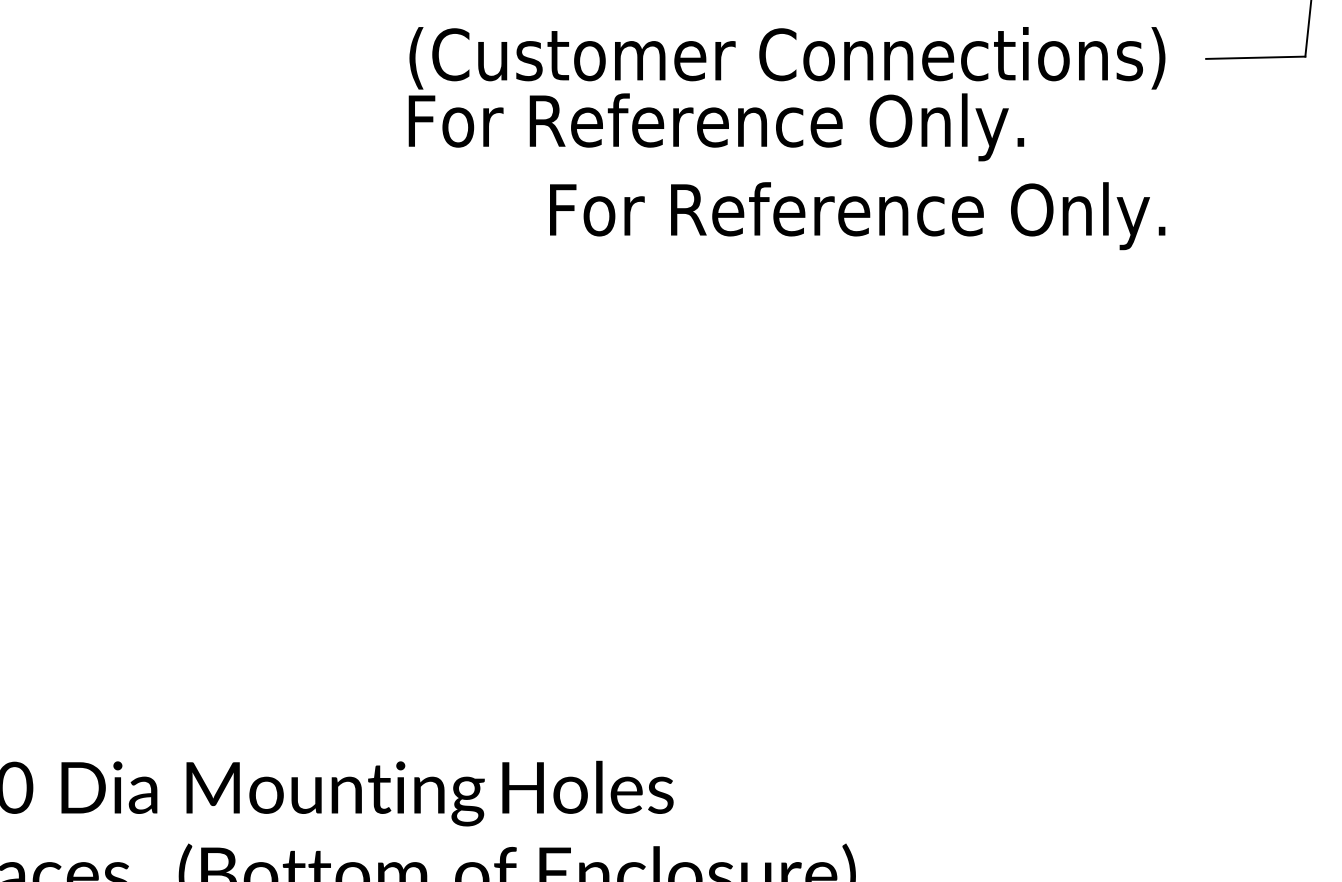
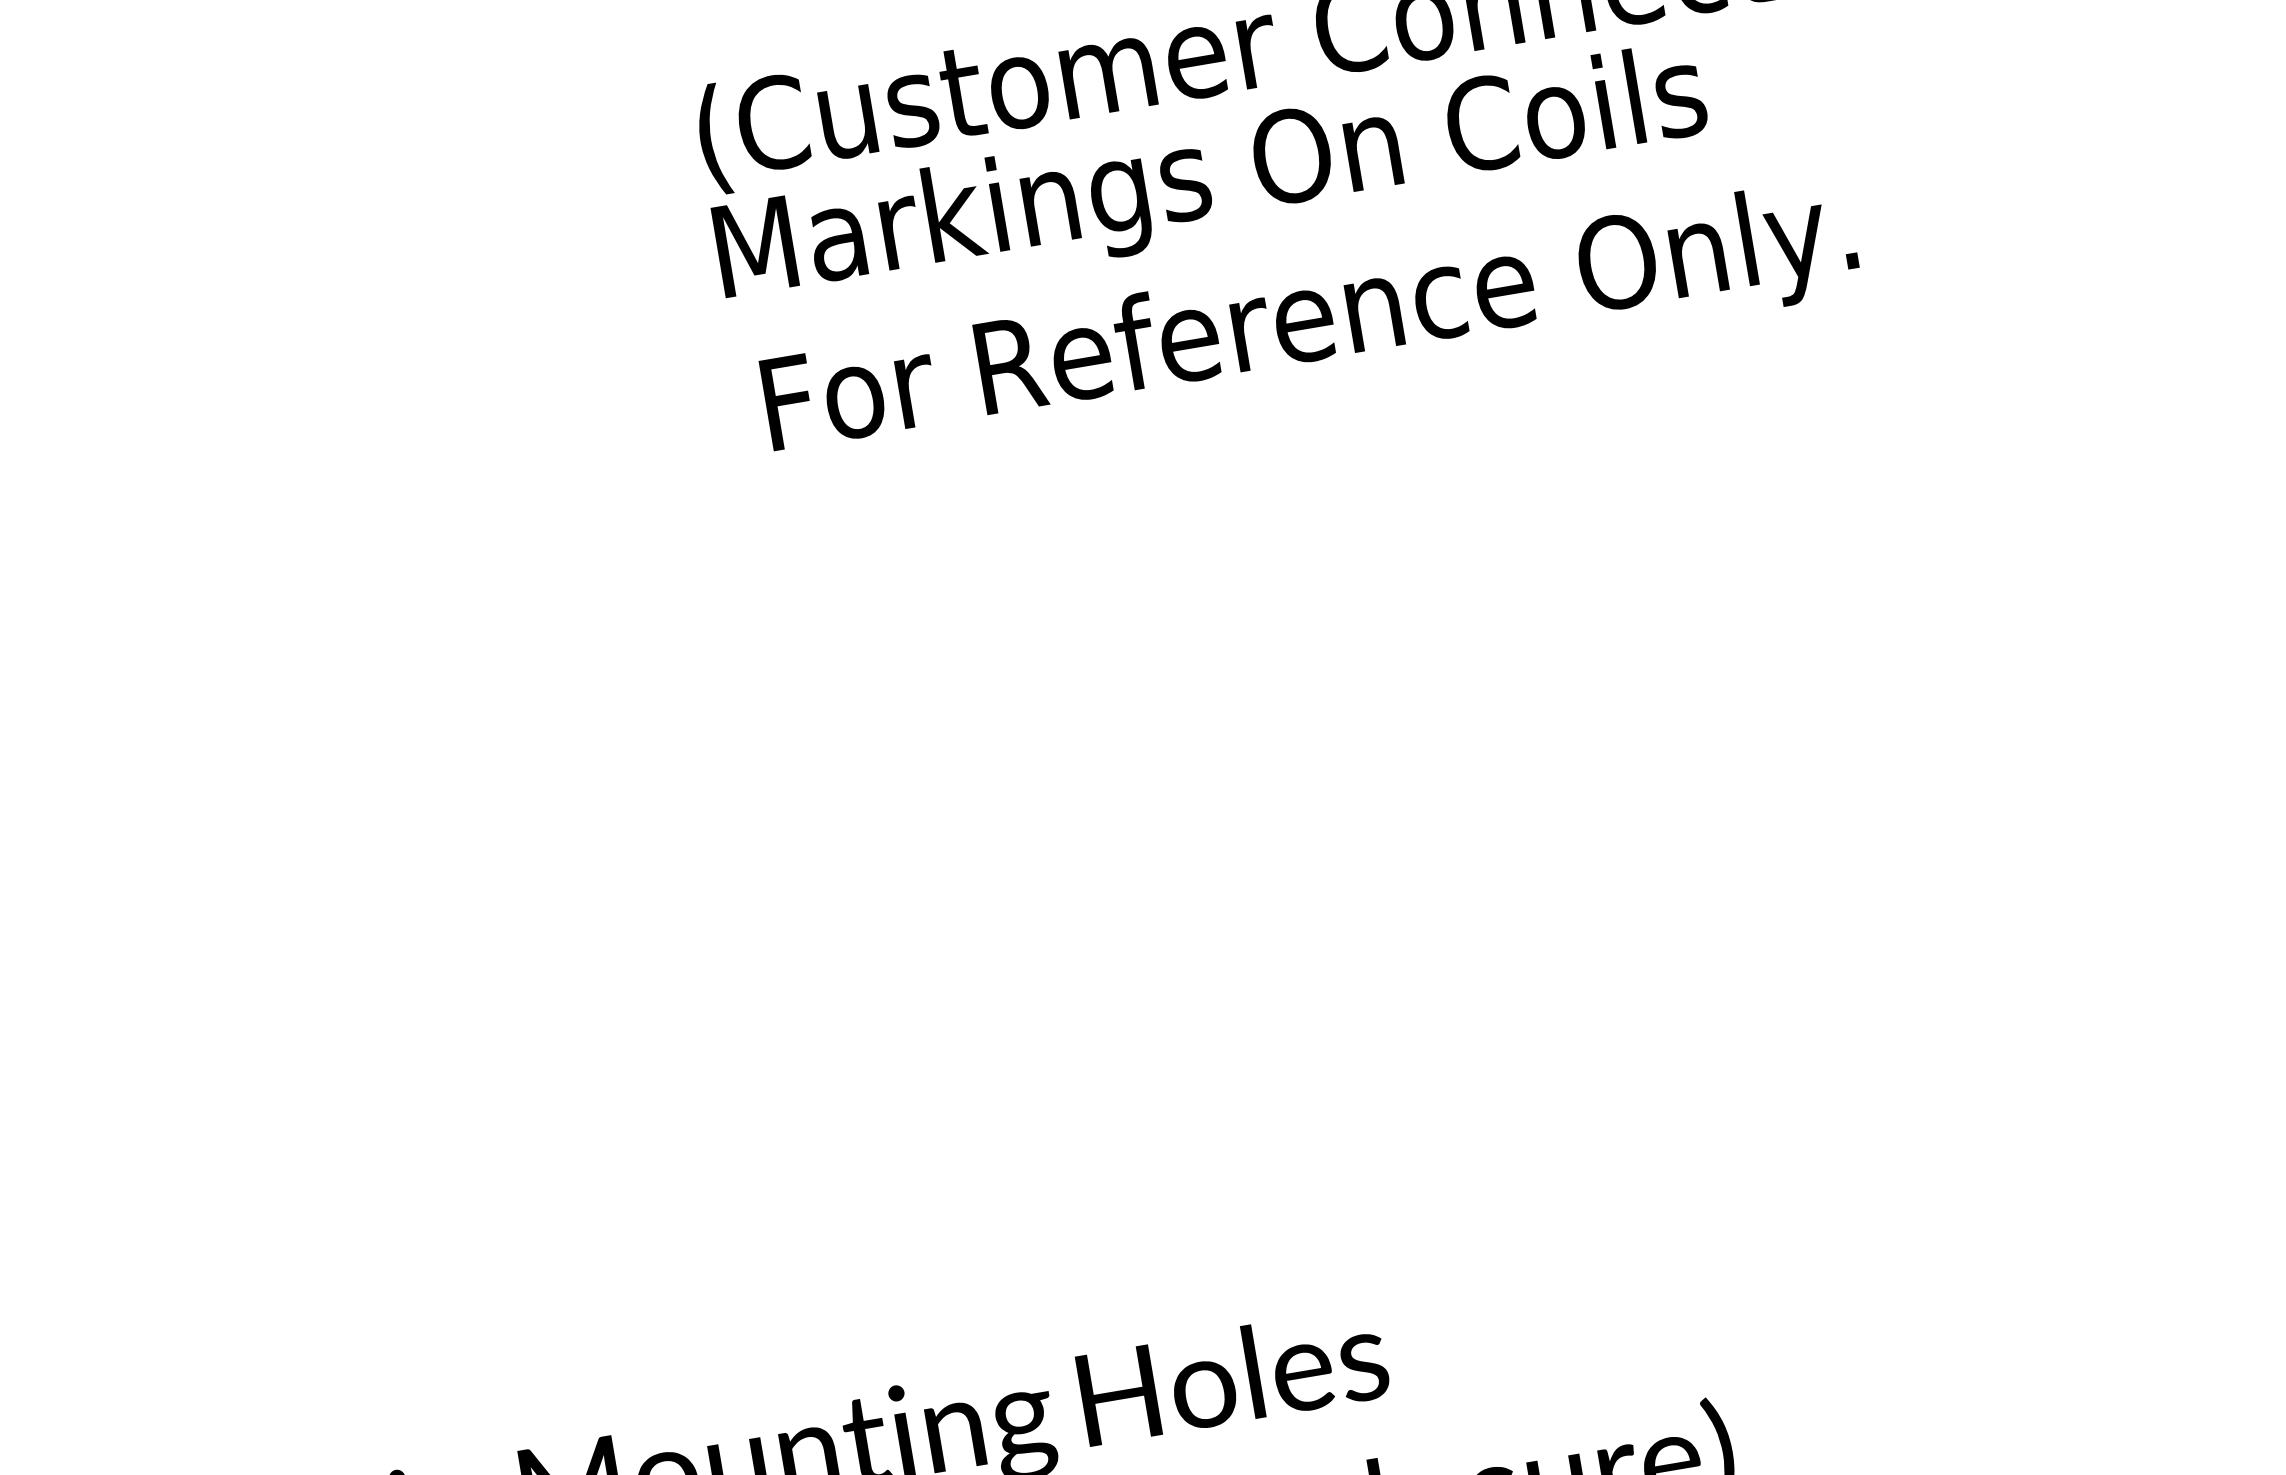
text: (719, 127) -> (1268, 171), For Reference Only. -> Markings On Coils
text: (857, 216) -> (1310, 325), moved

